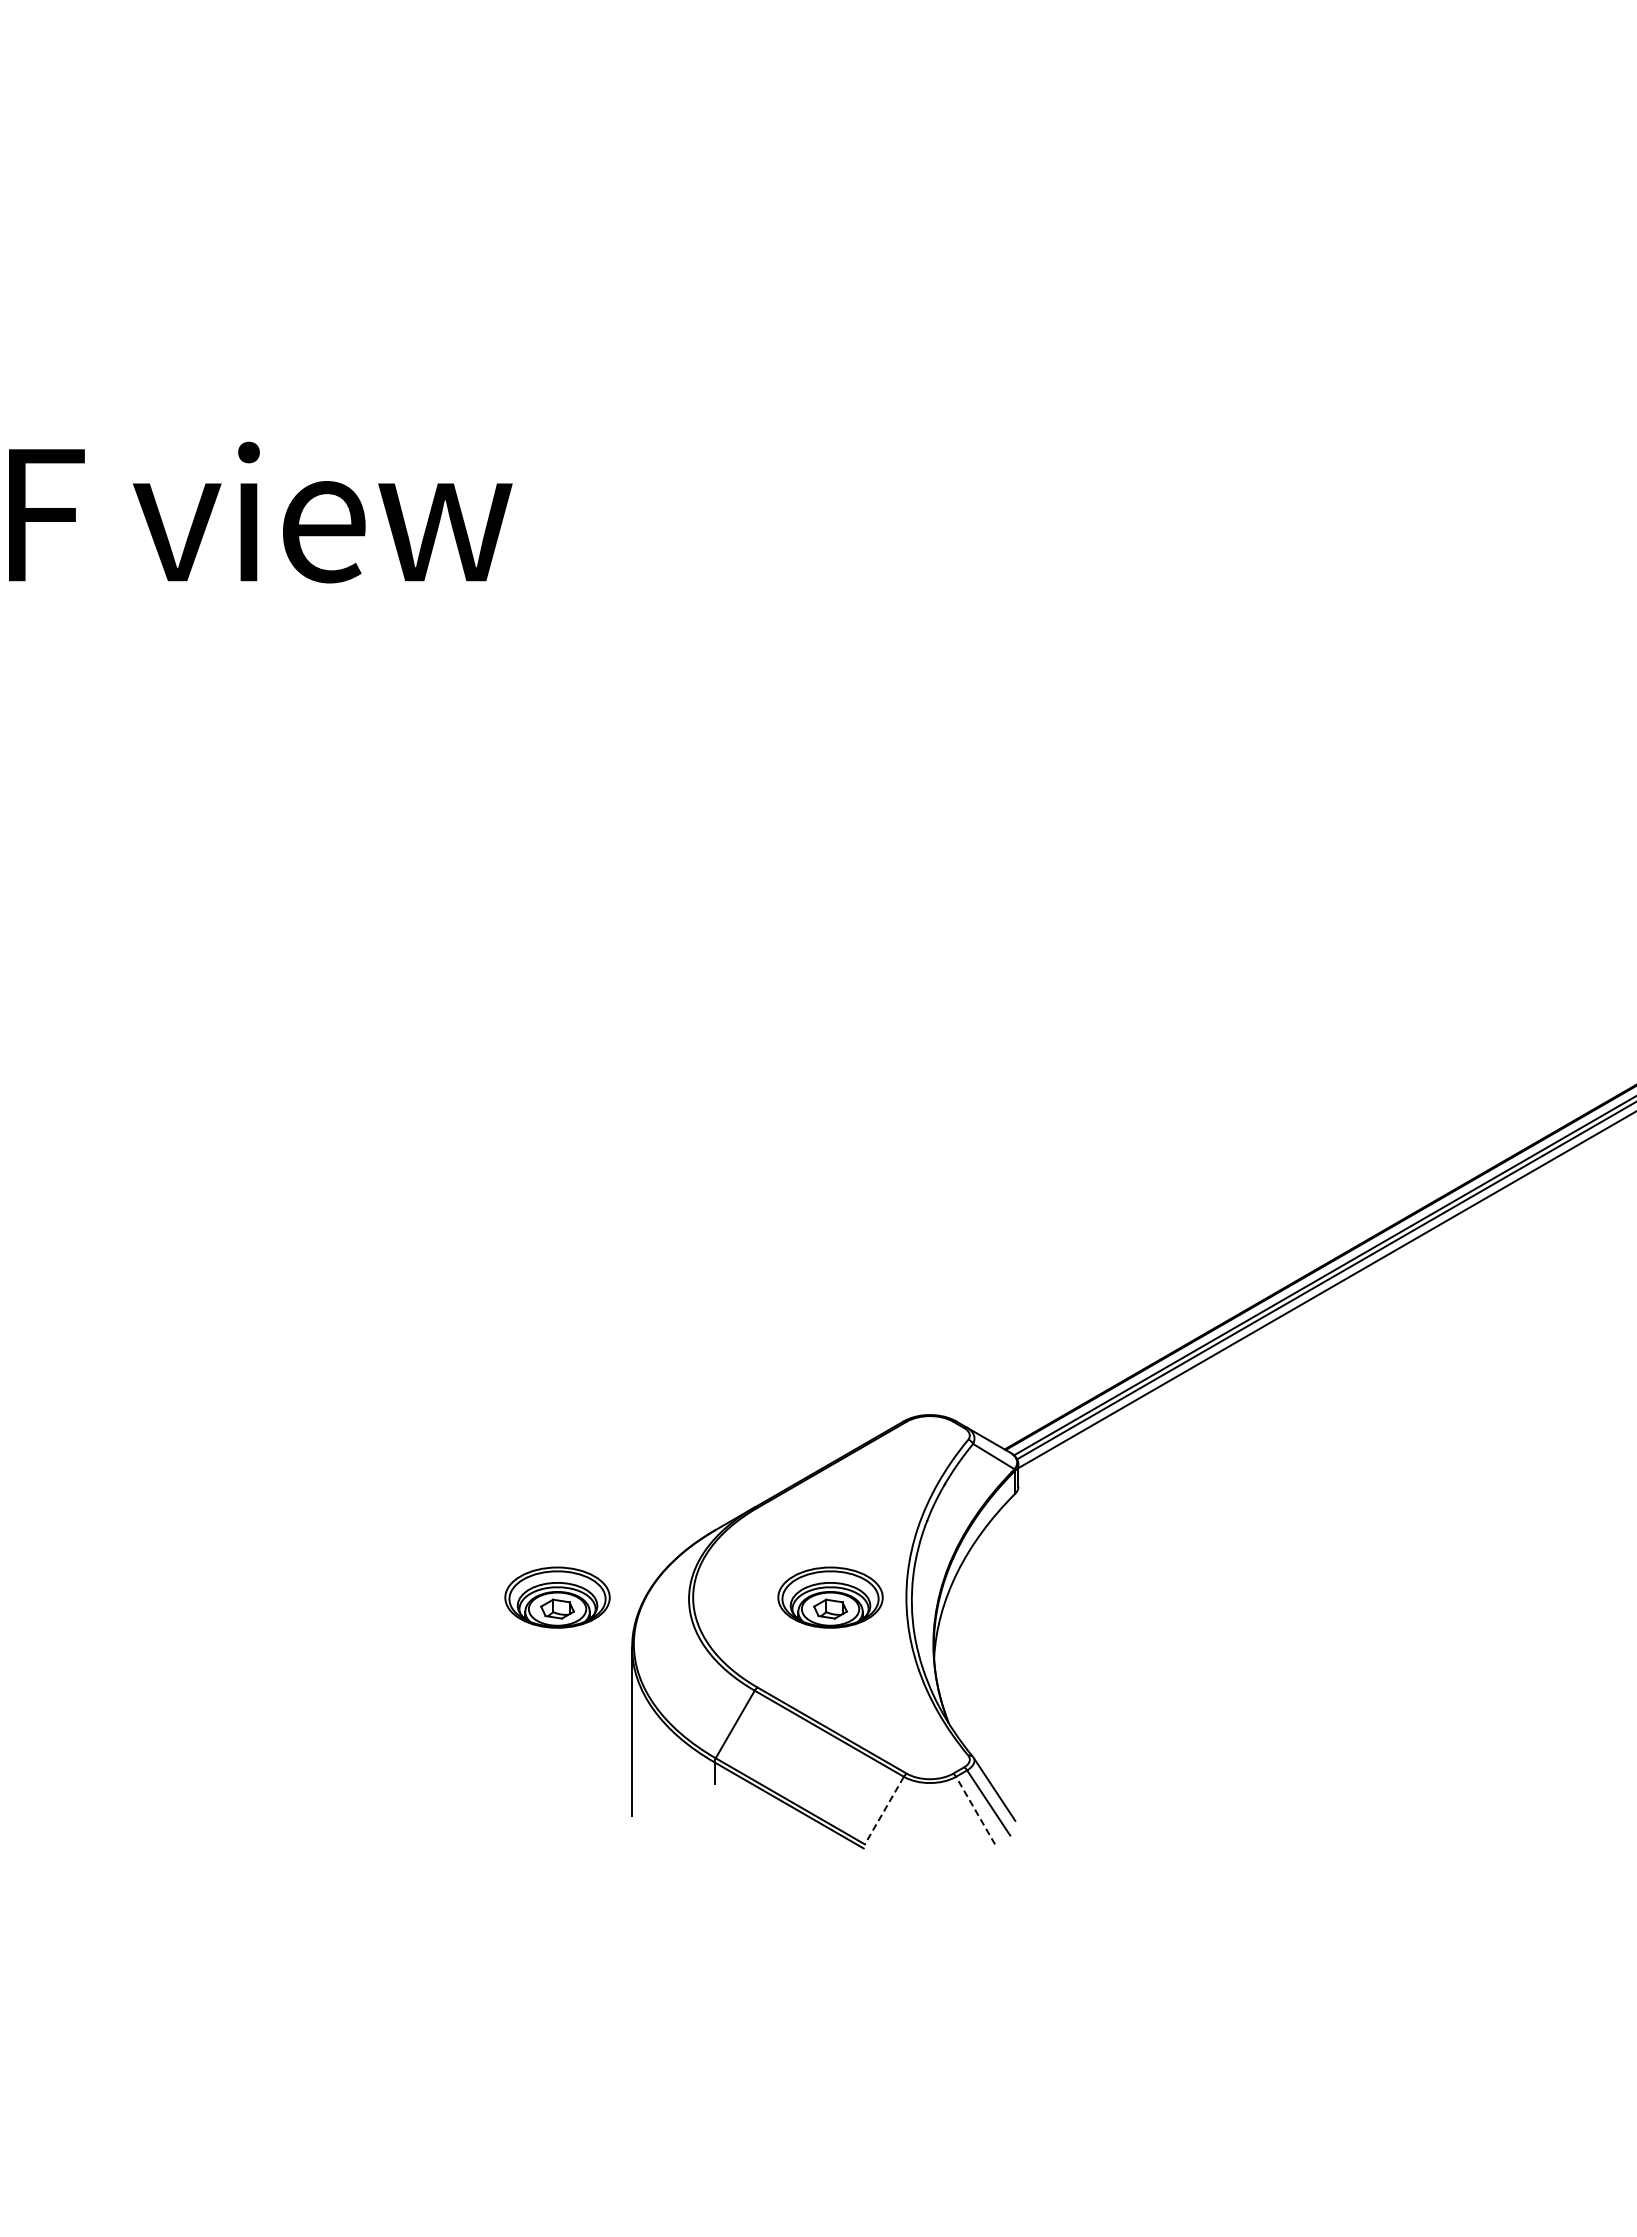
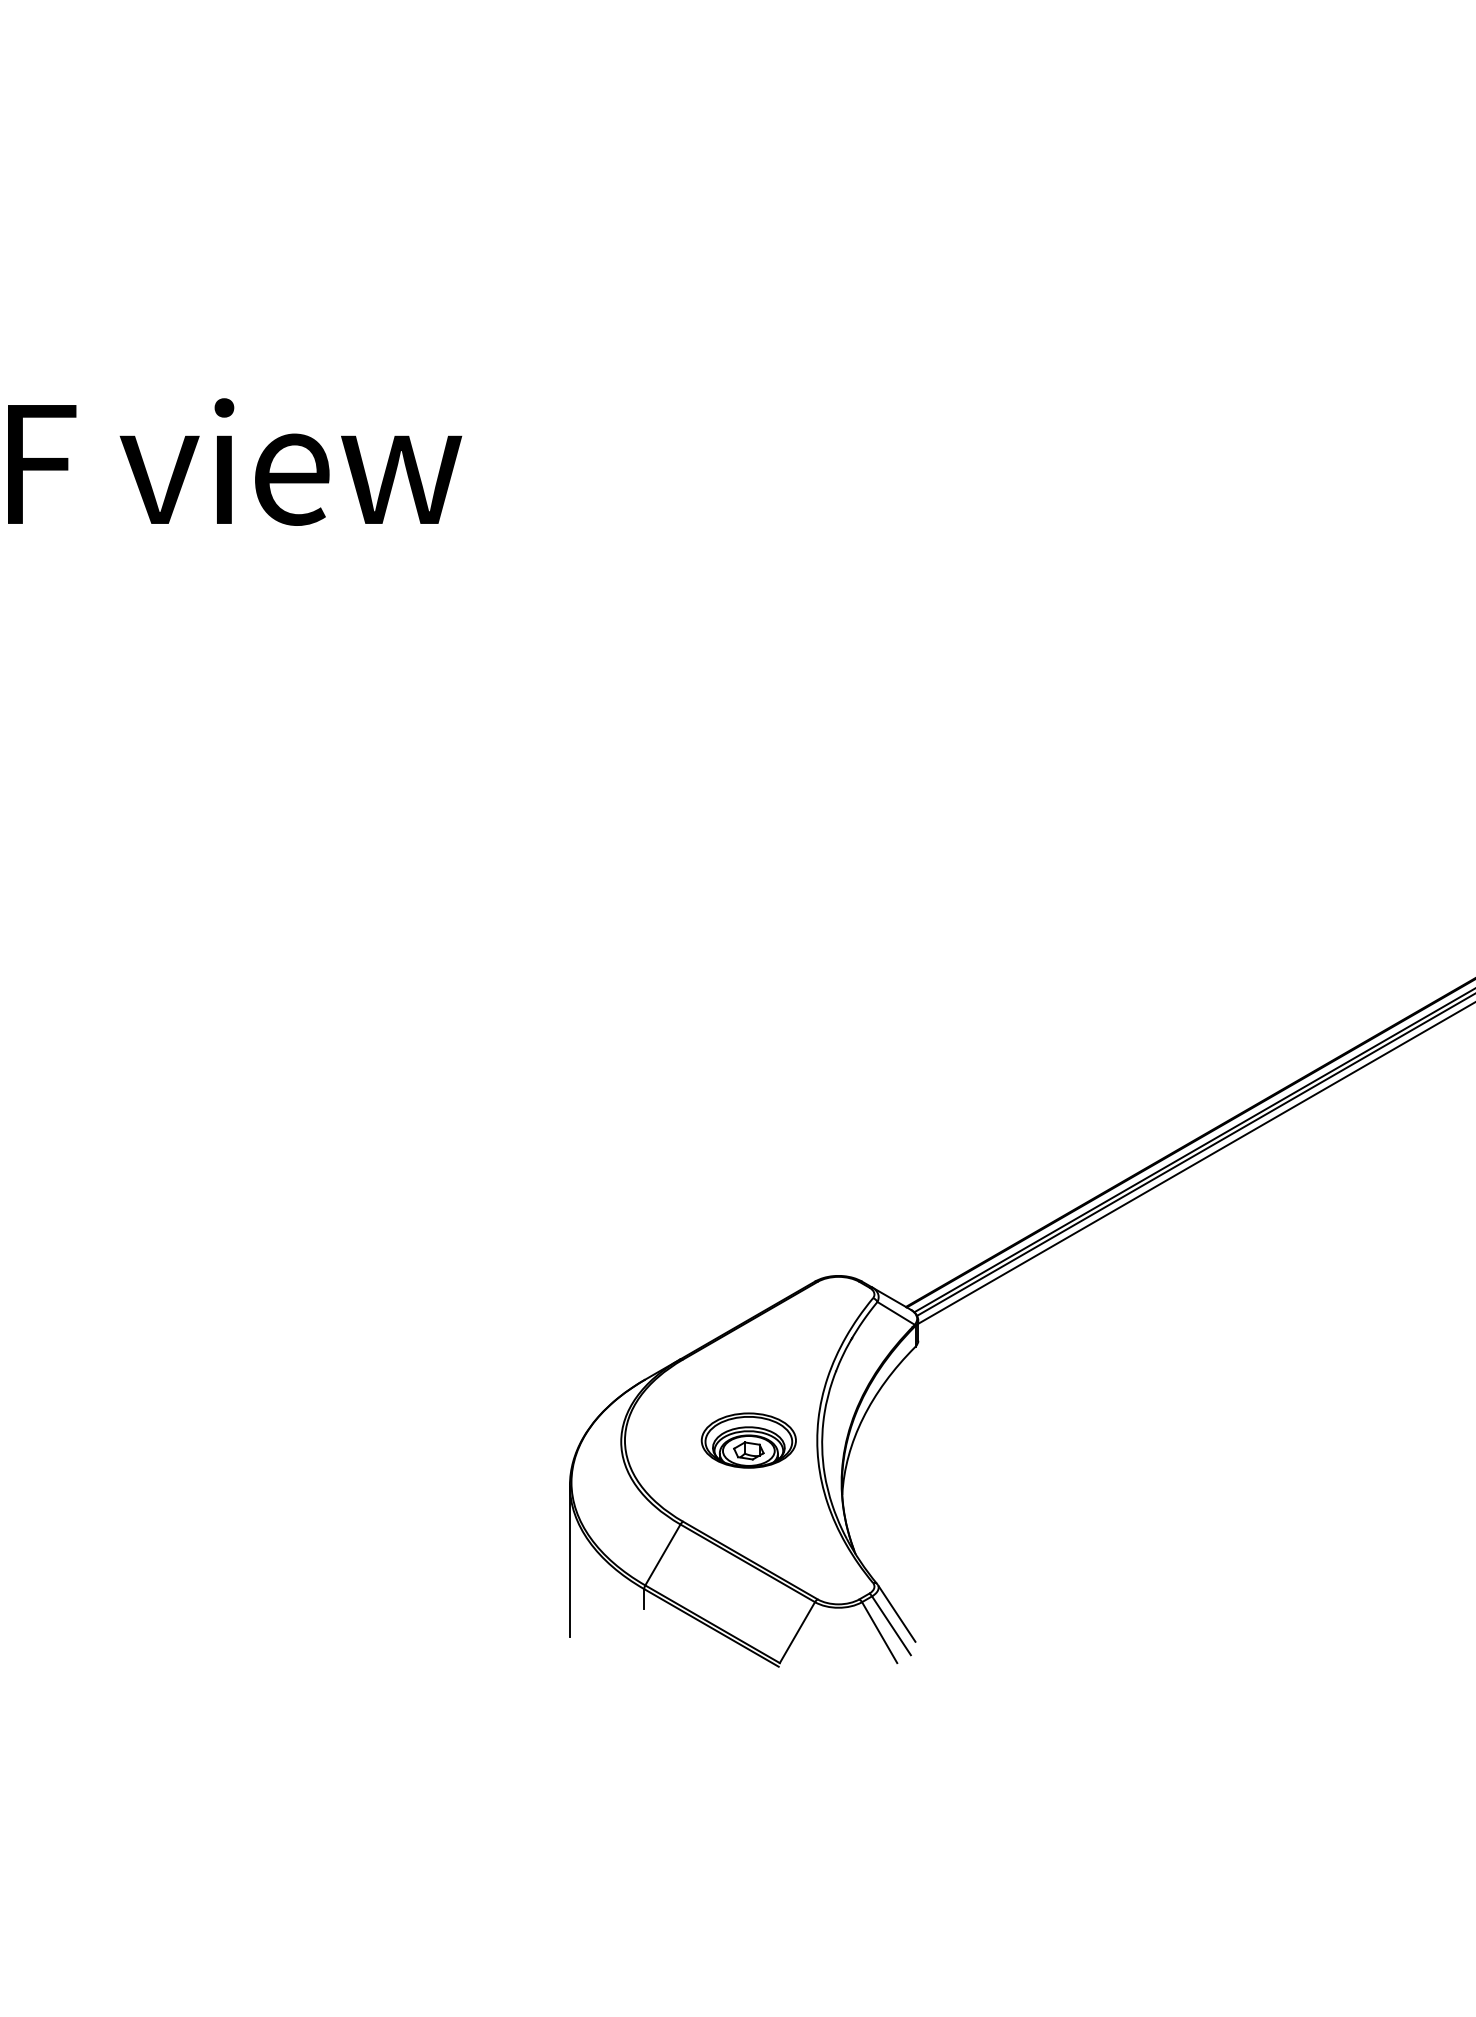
part: (557, 1597) -> (502, 1440), removed
line: (975, 1810) -> (879, 1632), dashed -> solid
line: (884, 1811) -> (797, 1633), dashed -> solid

